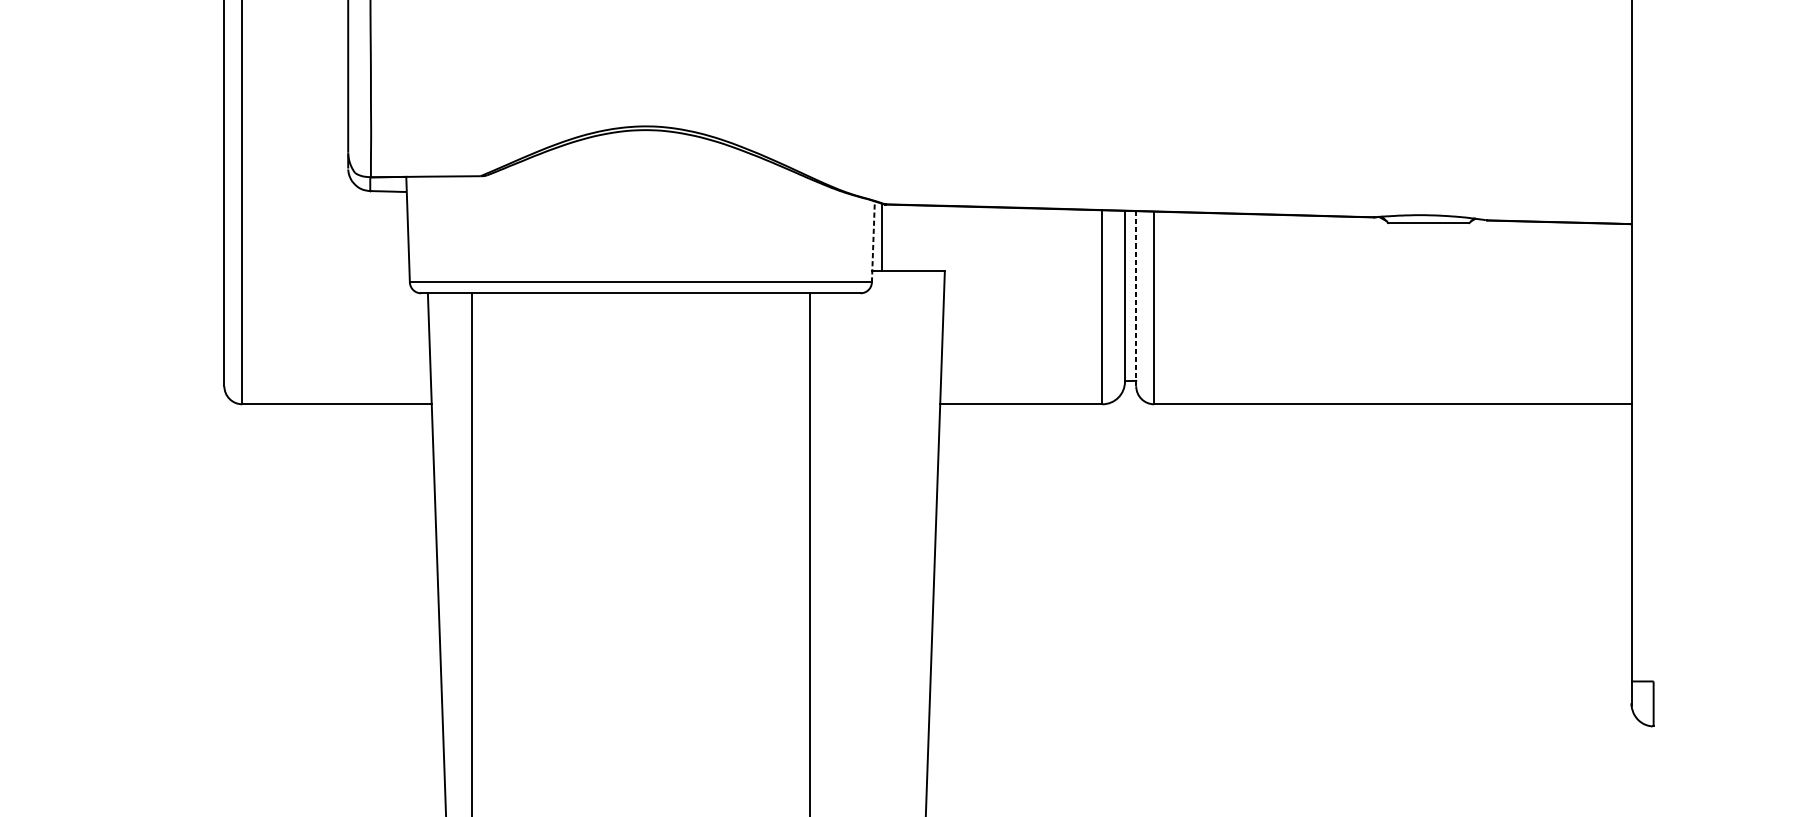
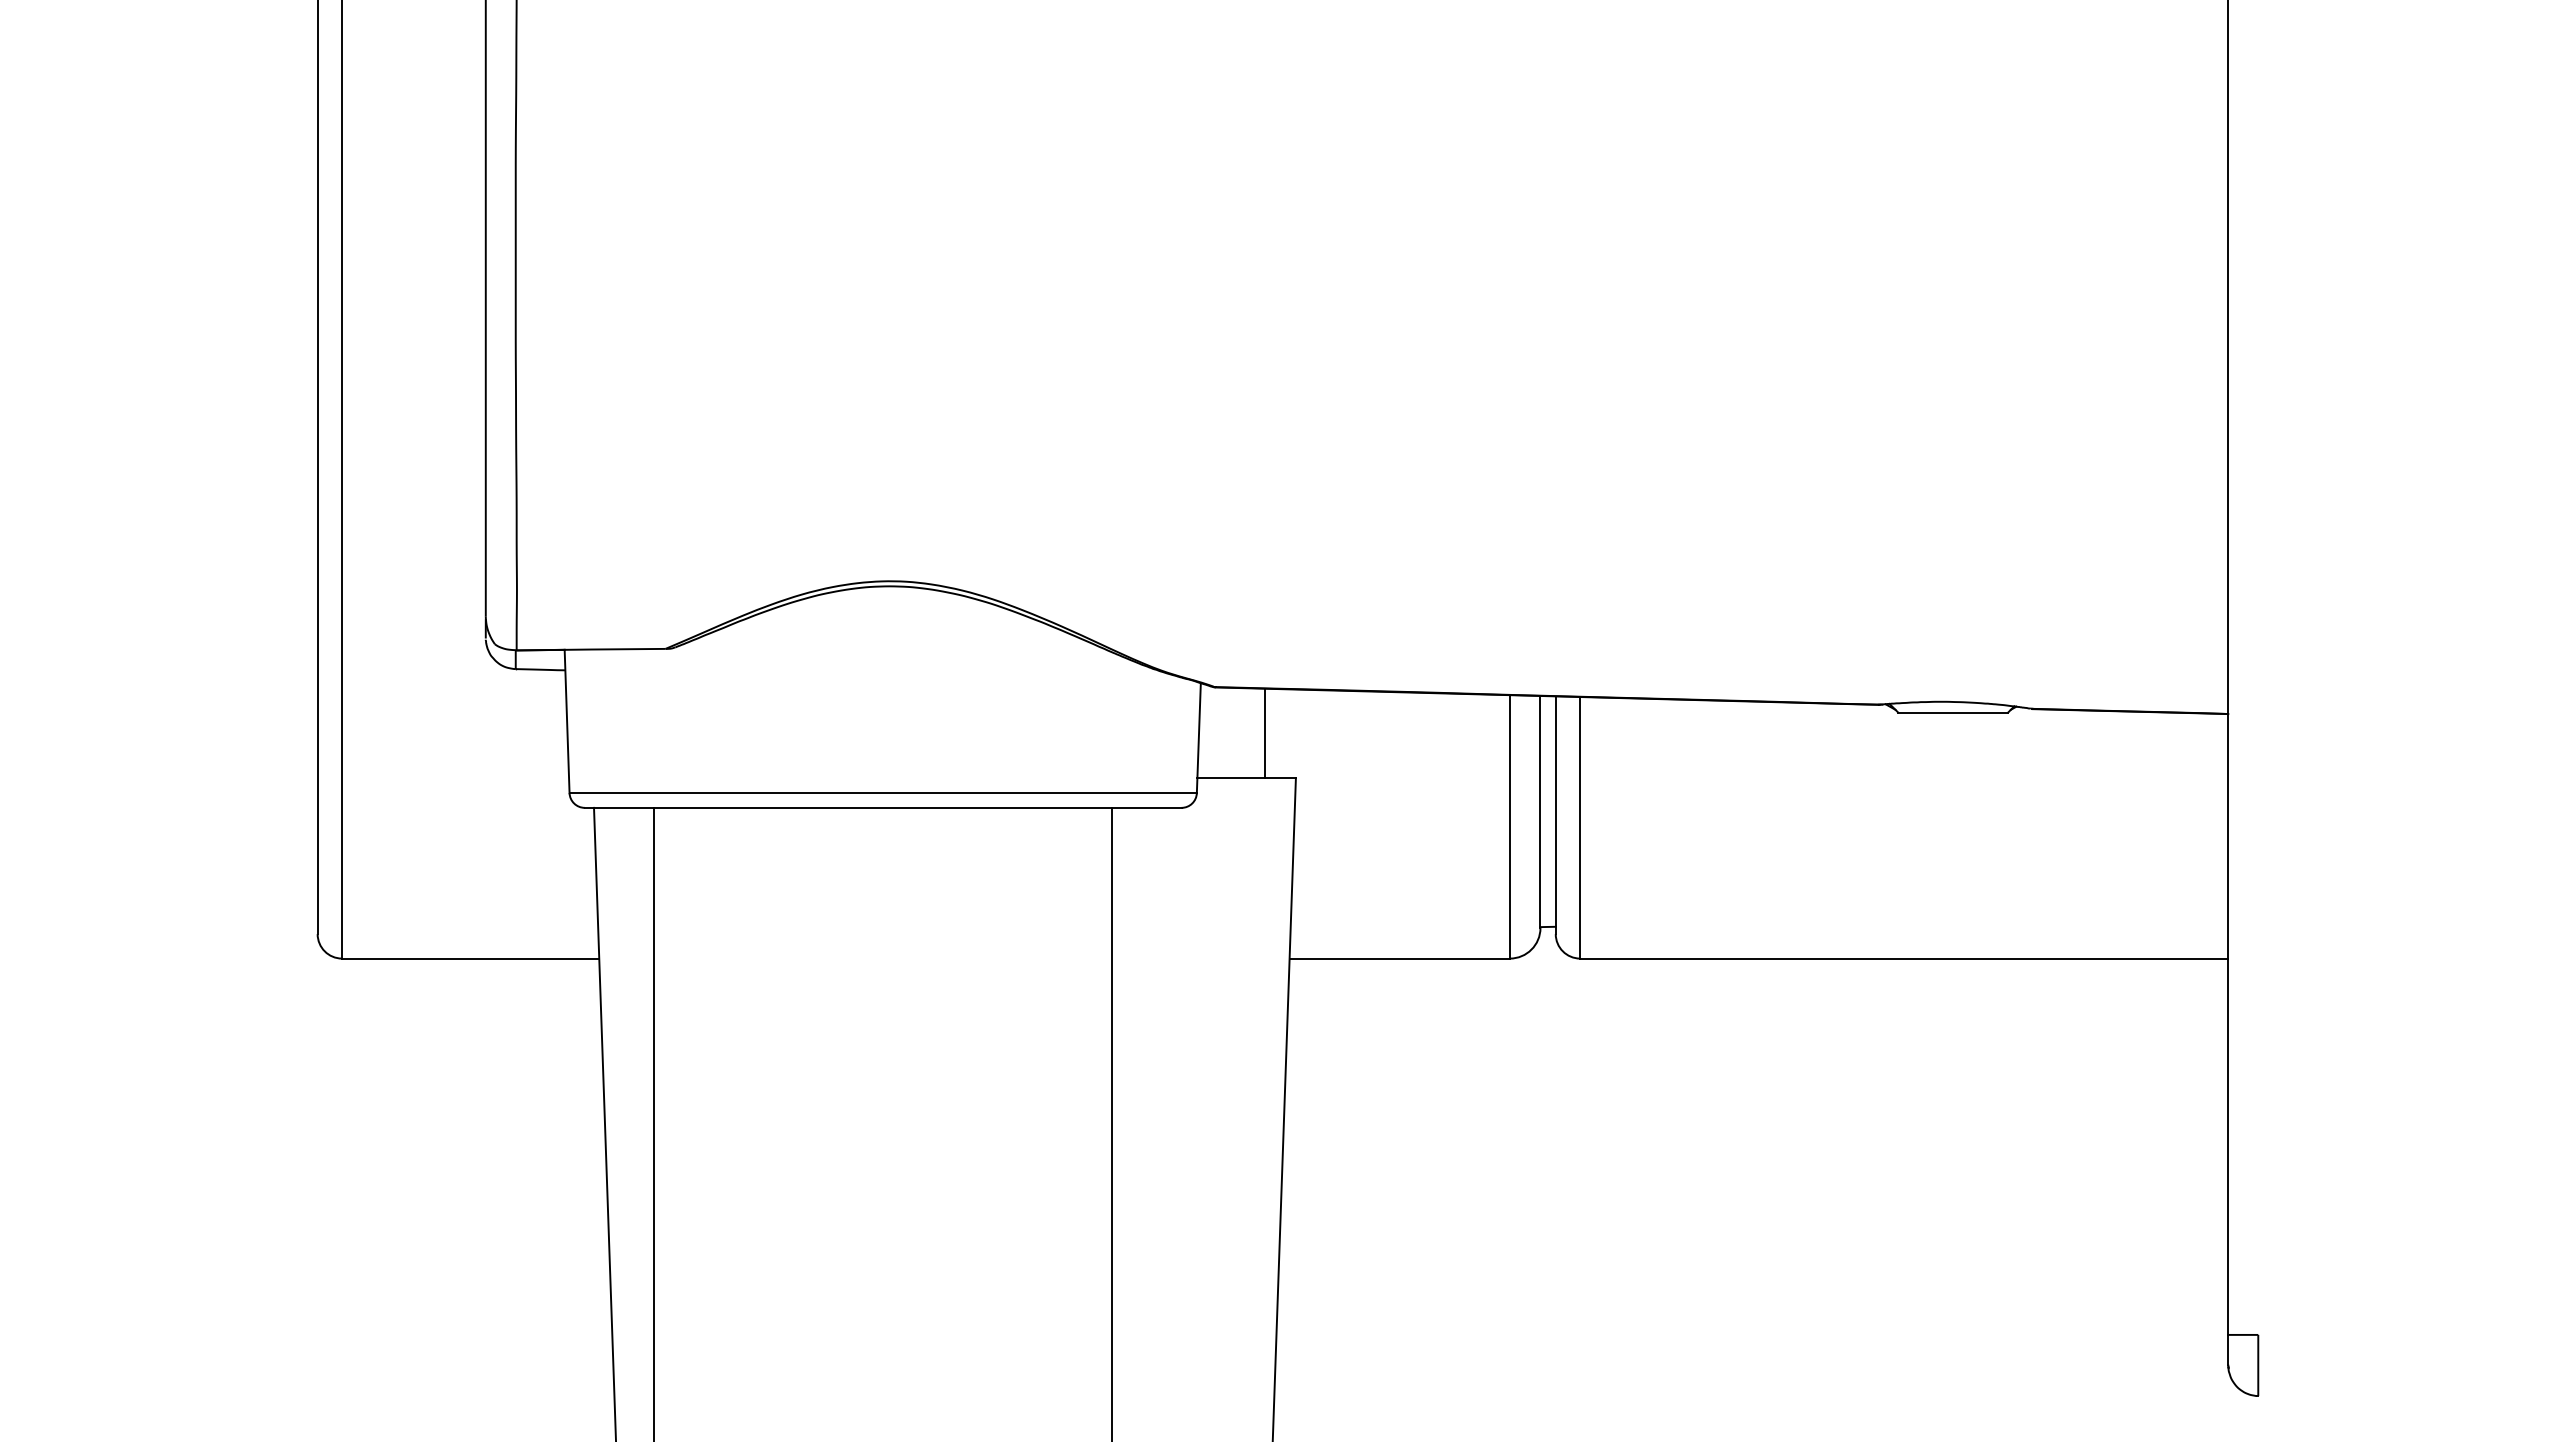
line: (881, 238) -> (1265, 733), moved
line: (873, 241) -> (1198, 737), dashed -> solid
line: (1136, 298) -> (1555, 815), dashed -> solid

